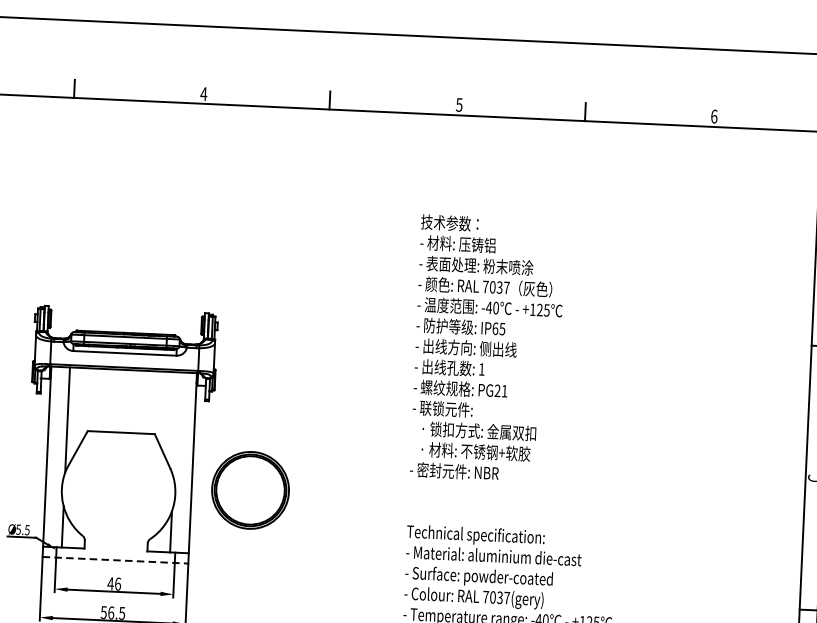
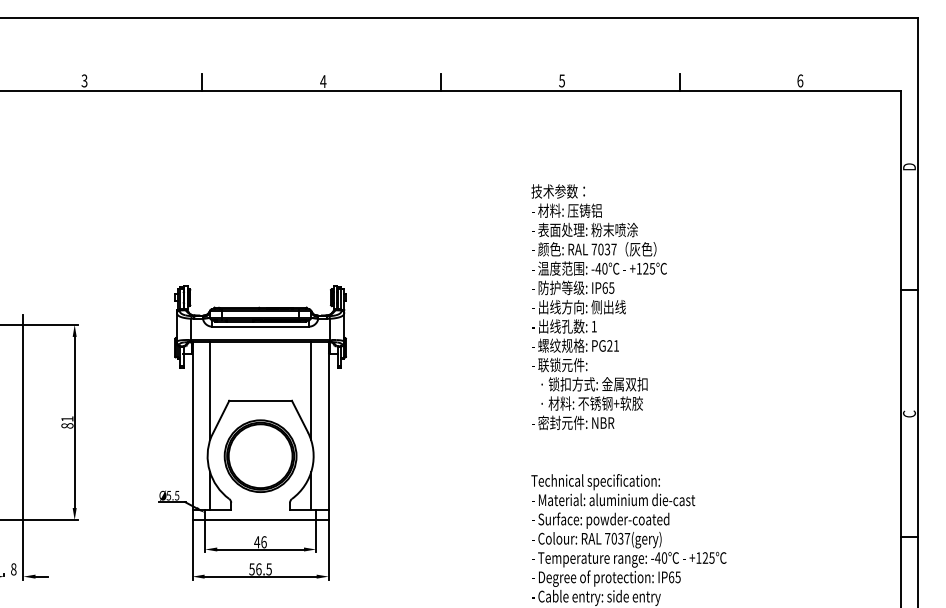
line: (176, 425) -> (311, 391), added
part: (250, 489) -> (260, 455), moved
line: (116, 560) -> (261, 520), dashed -> solid

